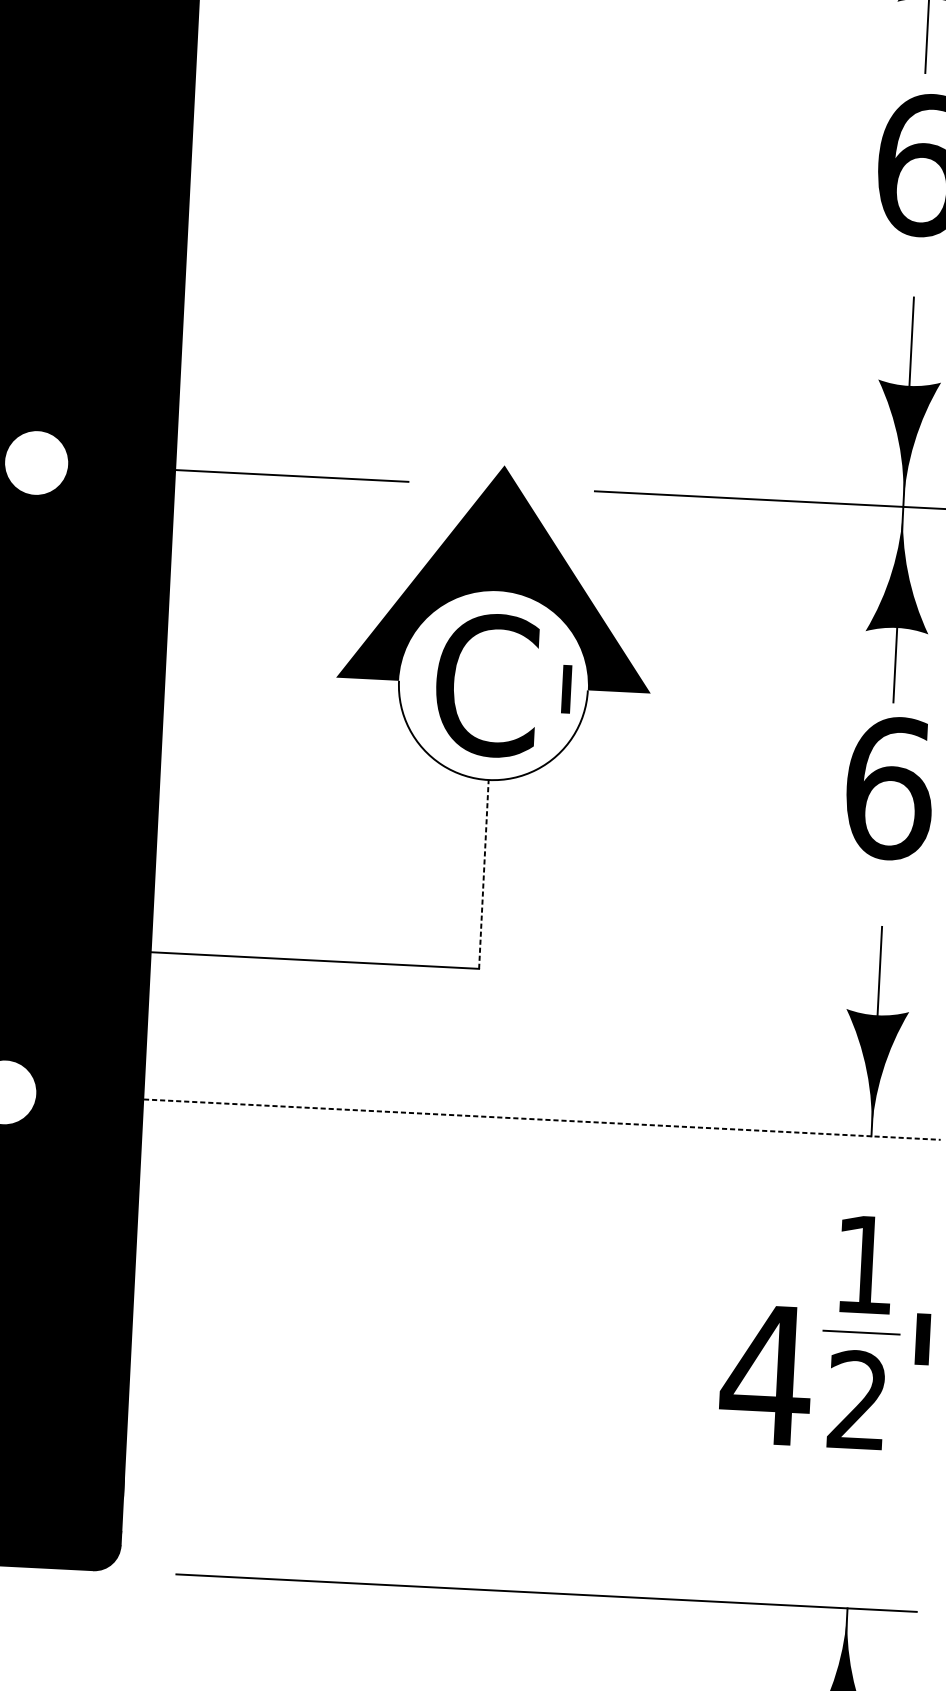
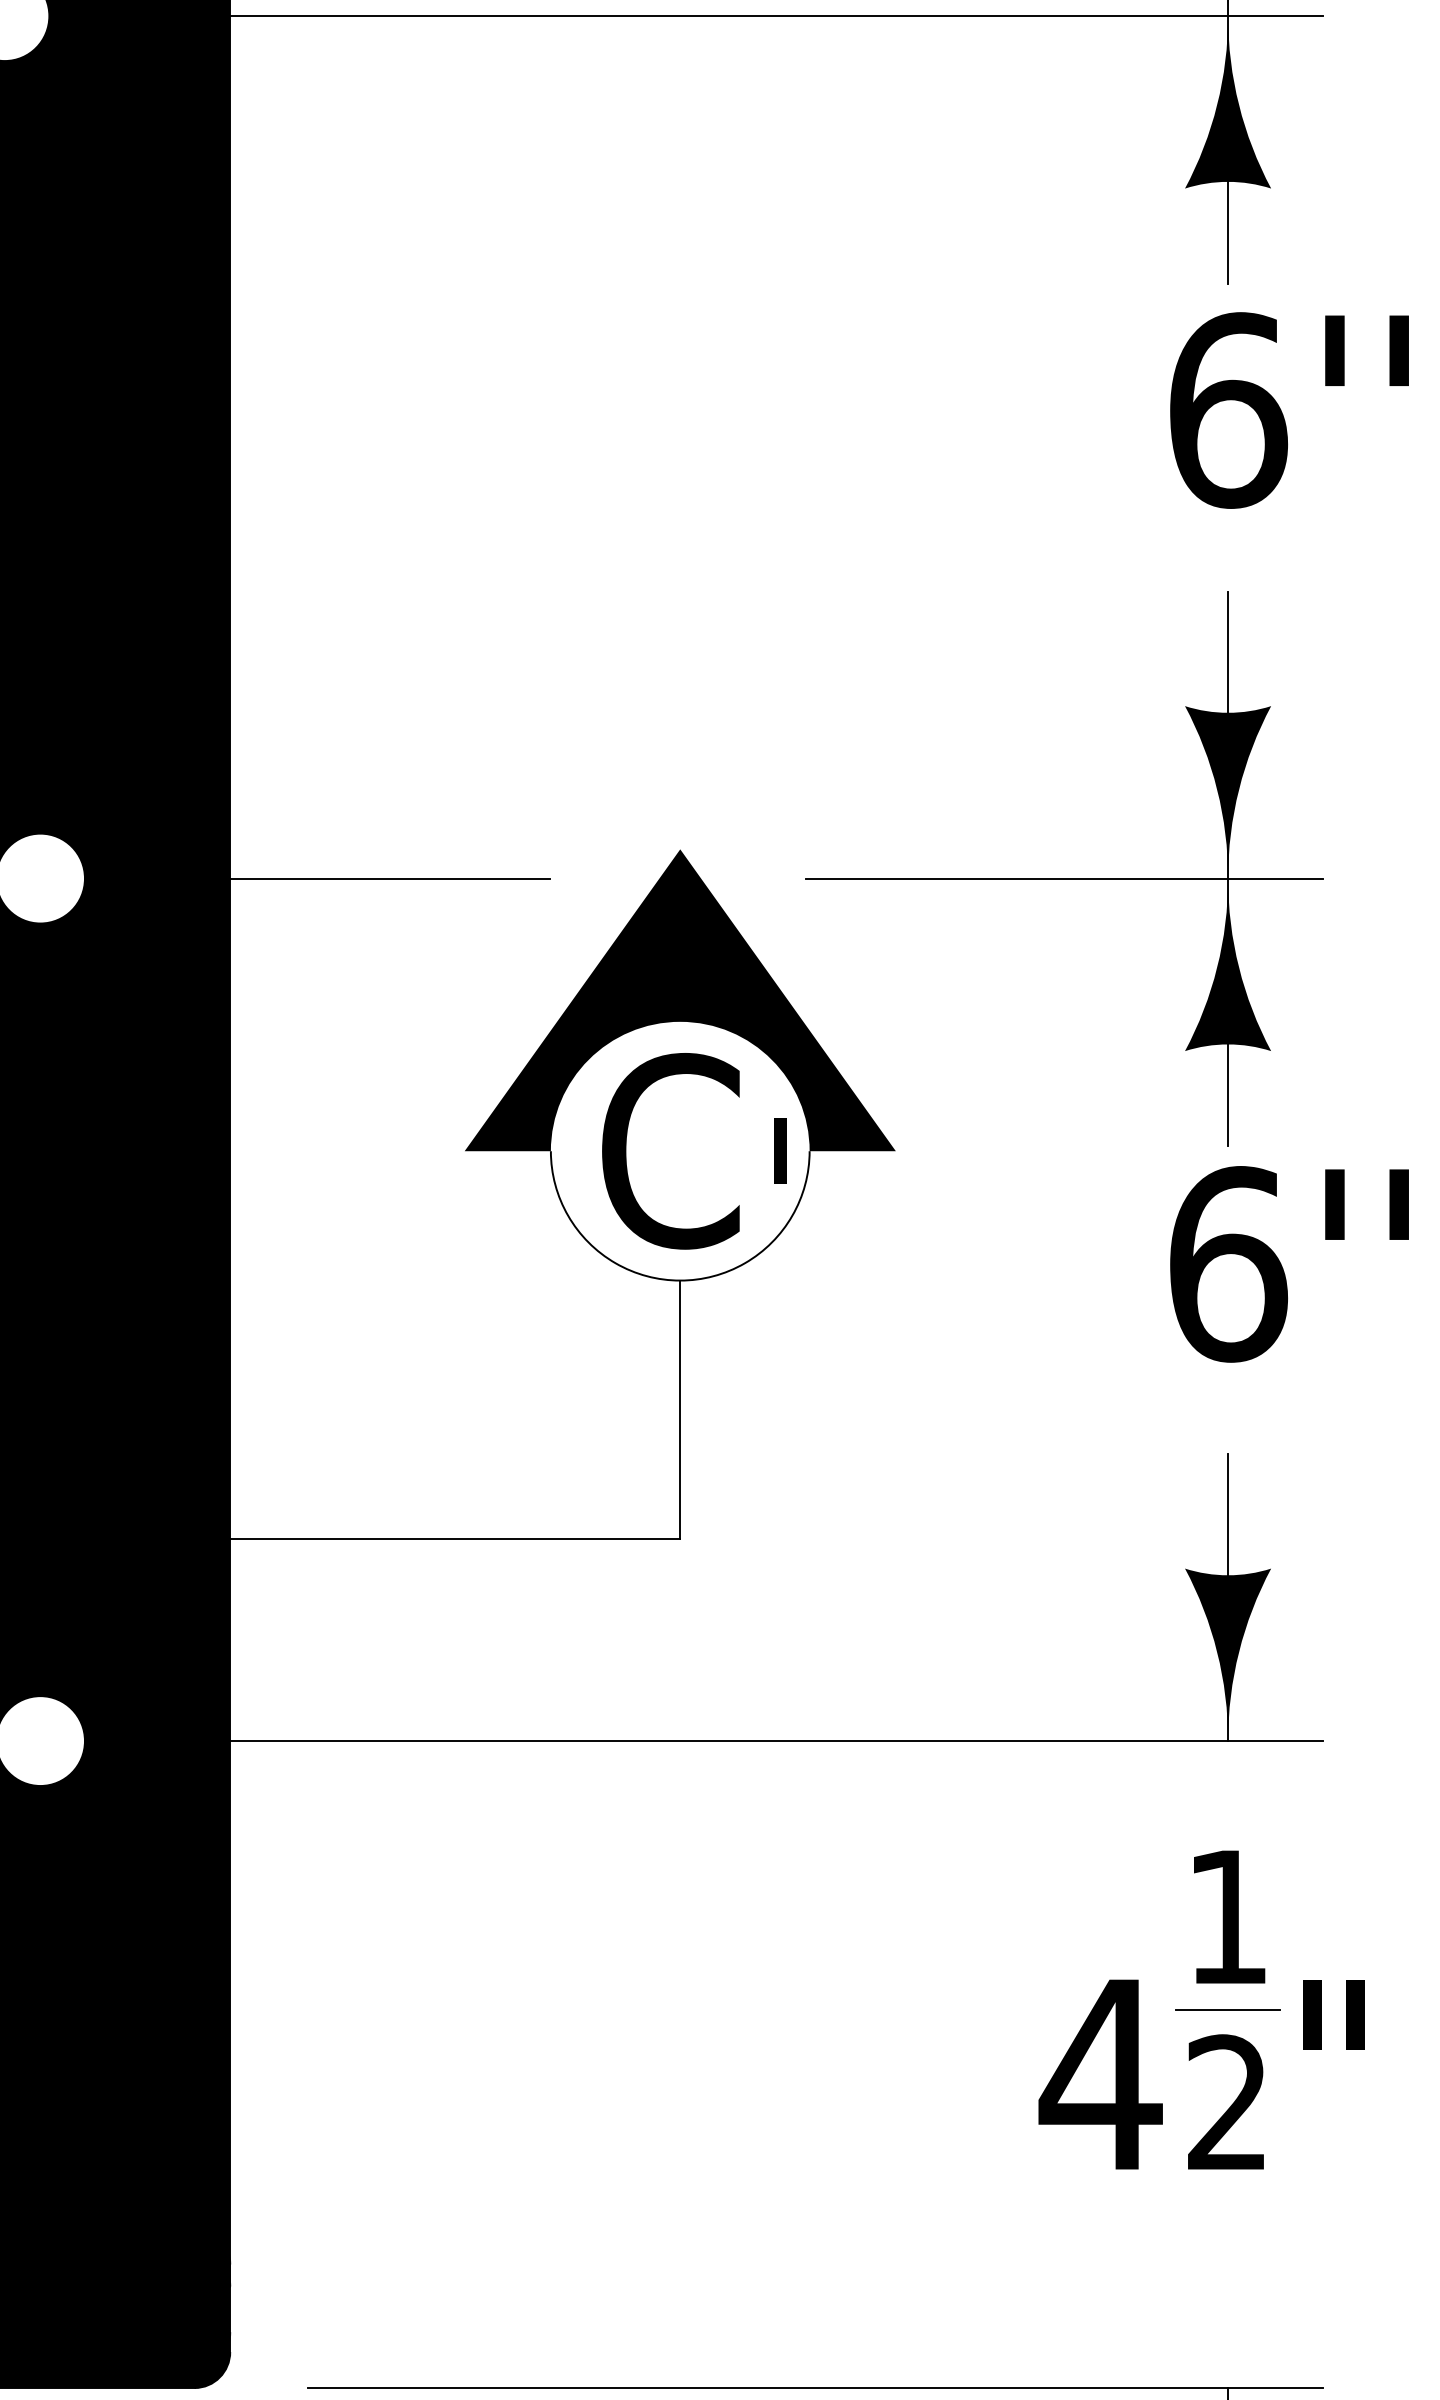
line: (484, 874) -> (680, 1409), dashed -> solid
line: (514, 1118) -> (739, 1741), dashed -> solid

